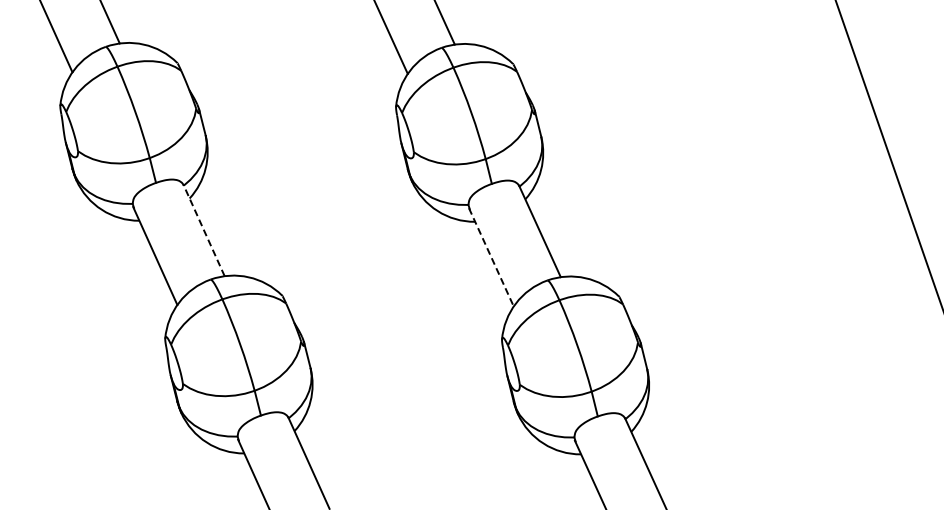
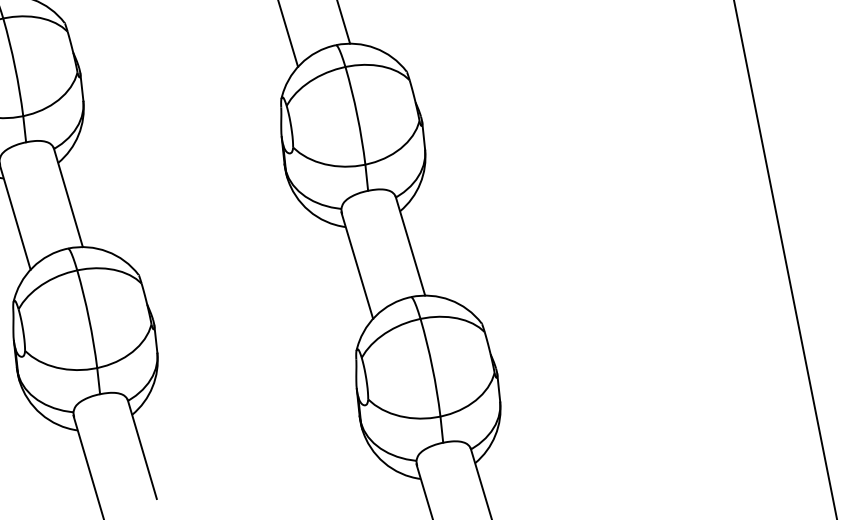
line: (203, 229) -> (67, 196), dashed -> solid
line: (491, 257) -> (357, 265), dashed -> solid

